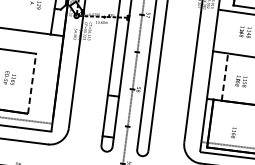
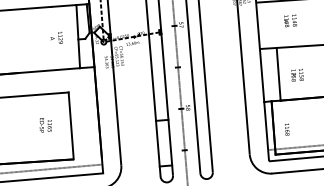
line: (224, 76) -> (278, 73), dashed -> solid
line: (32, 83) -> (71, 125), dashed -> solid
text: (234, 132) -> (287, 129), moved

